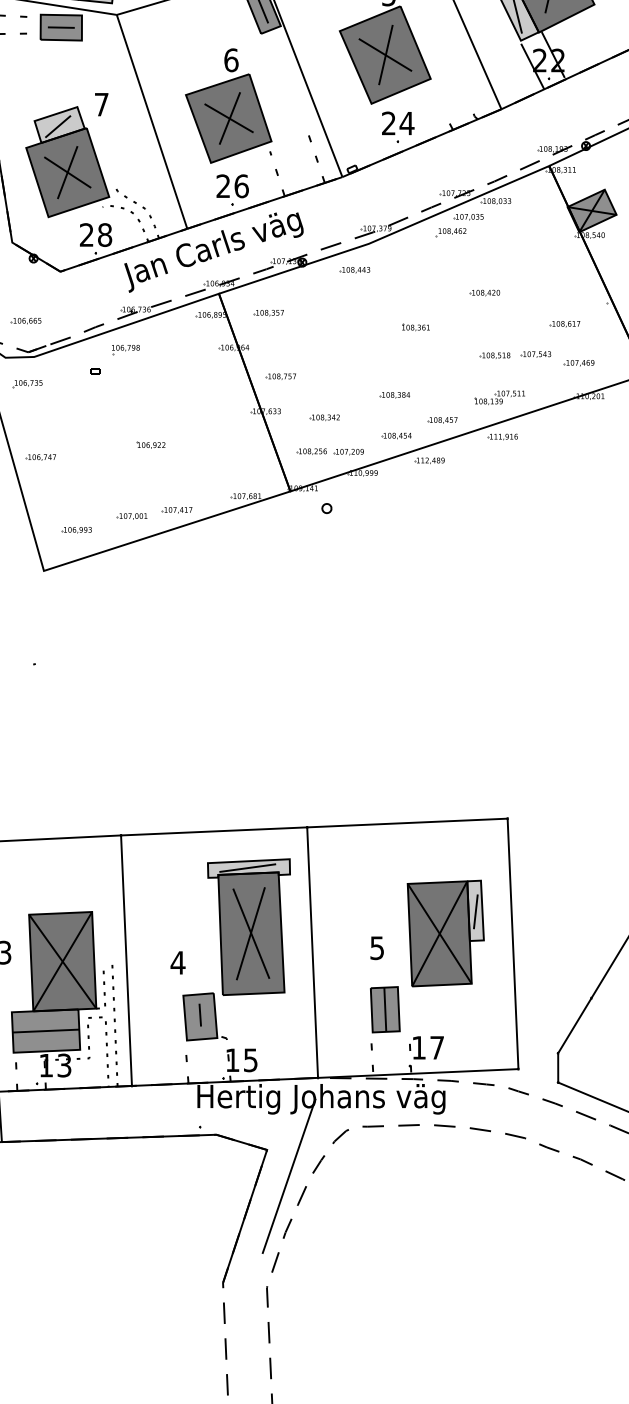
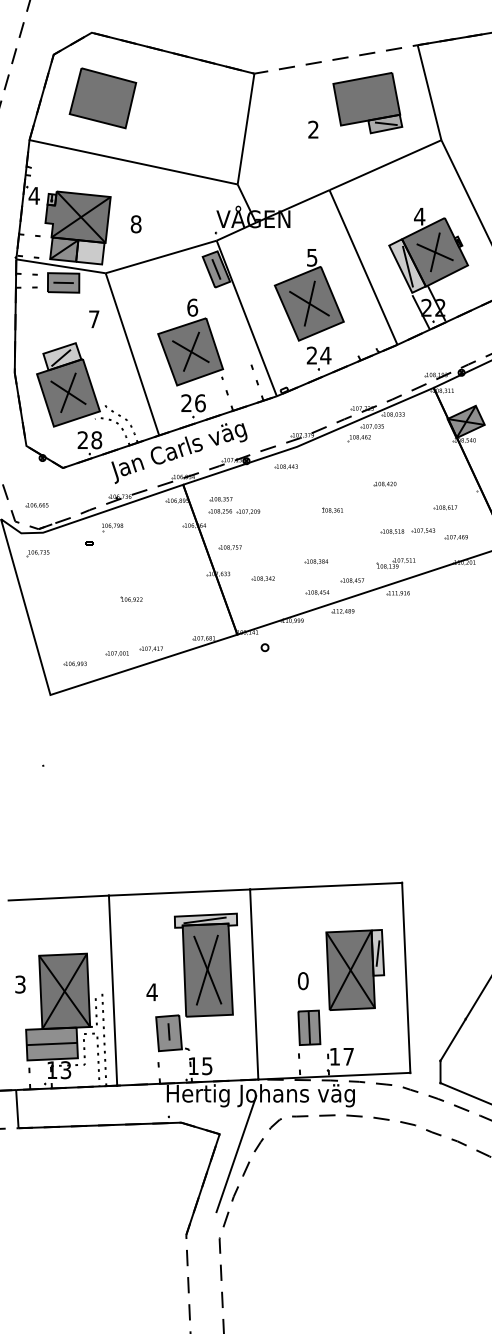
part: (102, 104) -> (94, 319), moved
part: (330, 451) -> (234, 511), moved
part: (40, 456) -> (47, 608), removed
text: (376, 948) -> (302, 981), 5 -> 0

